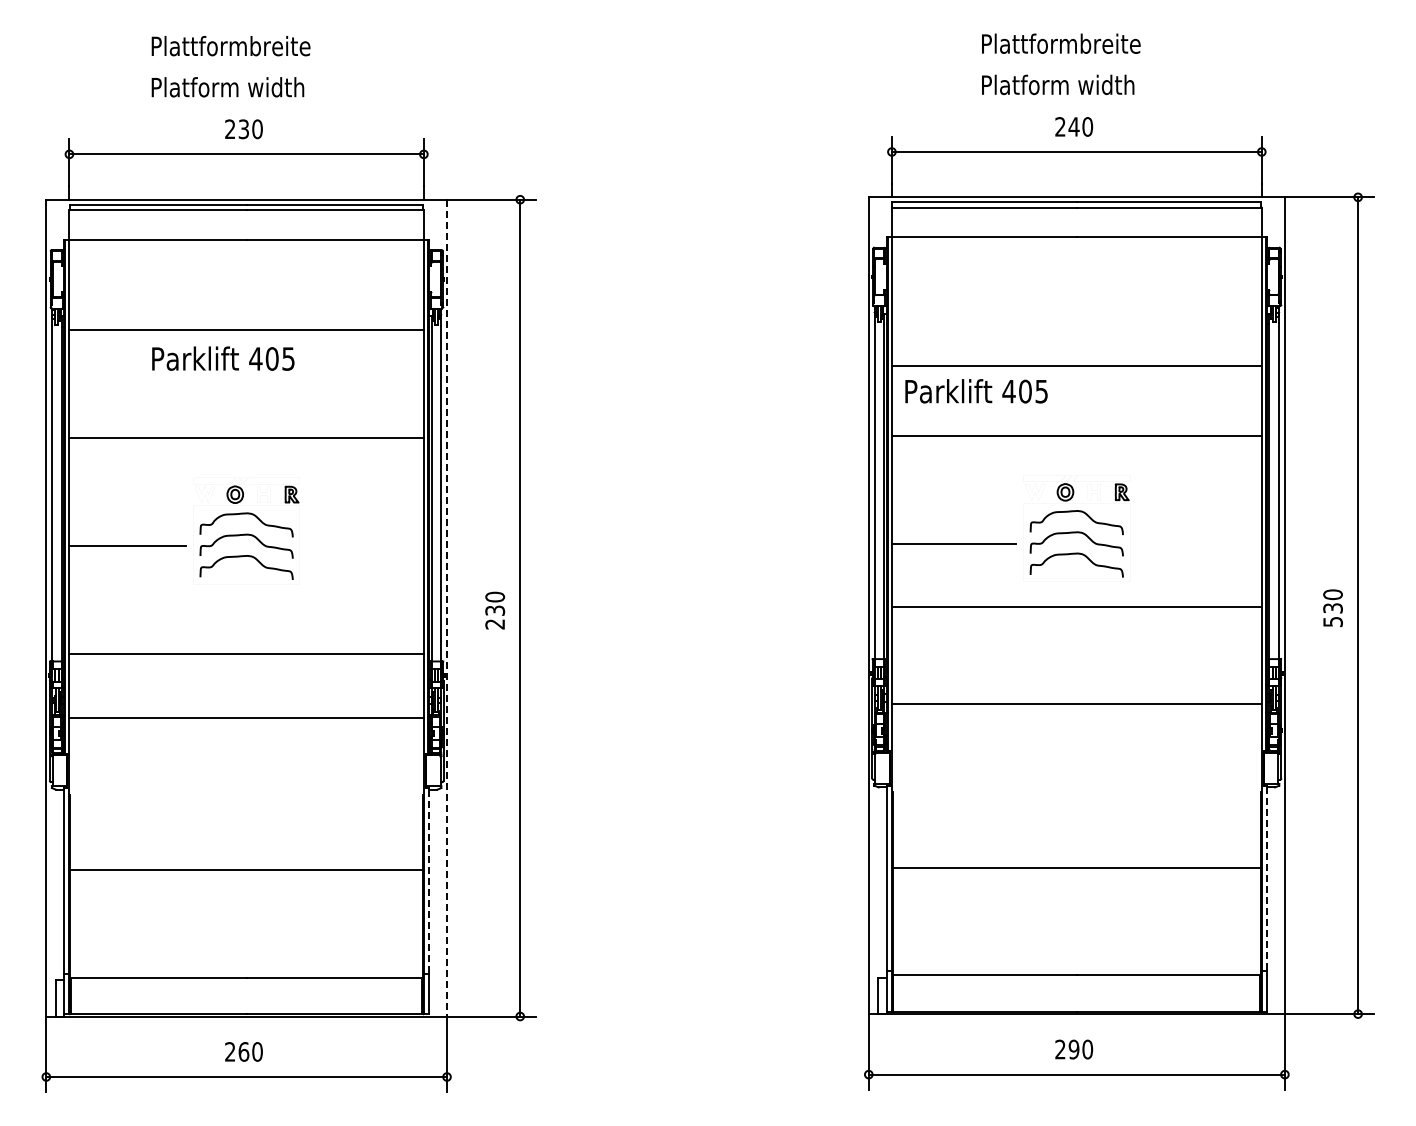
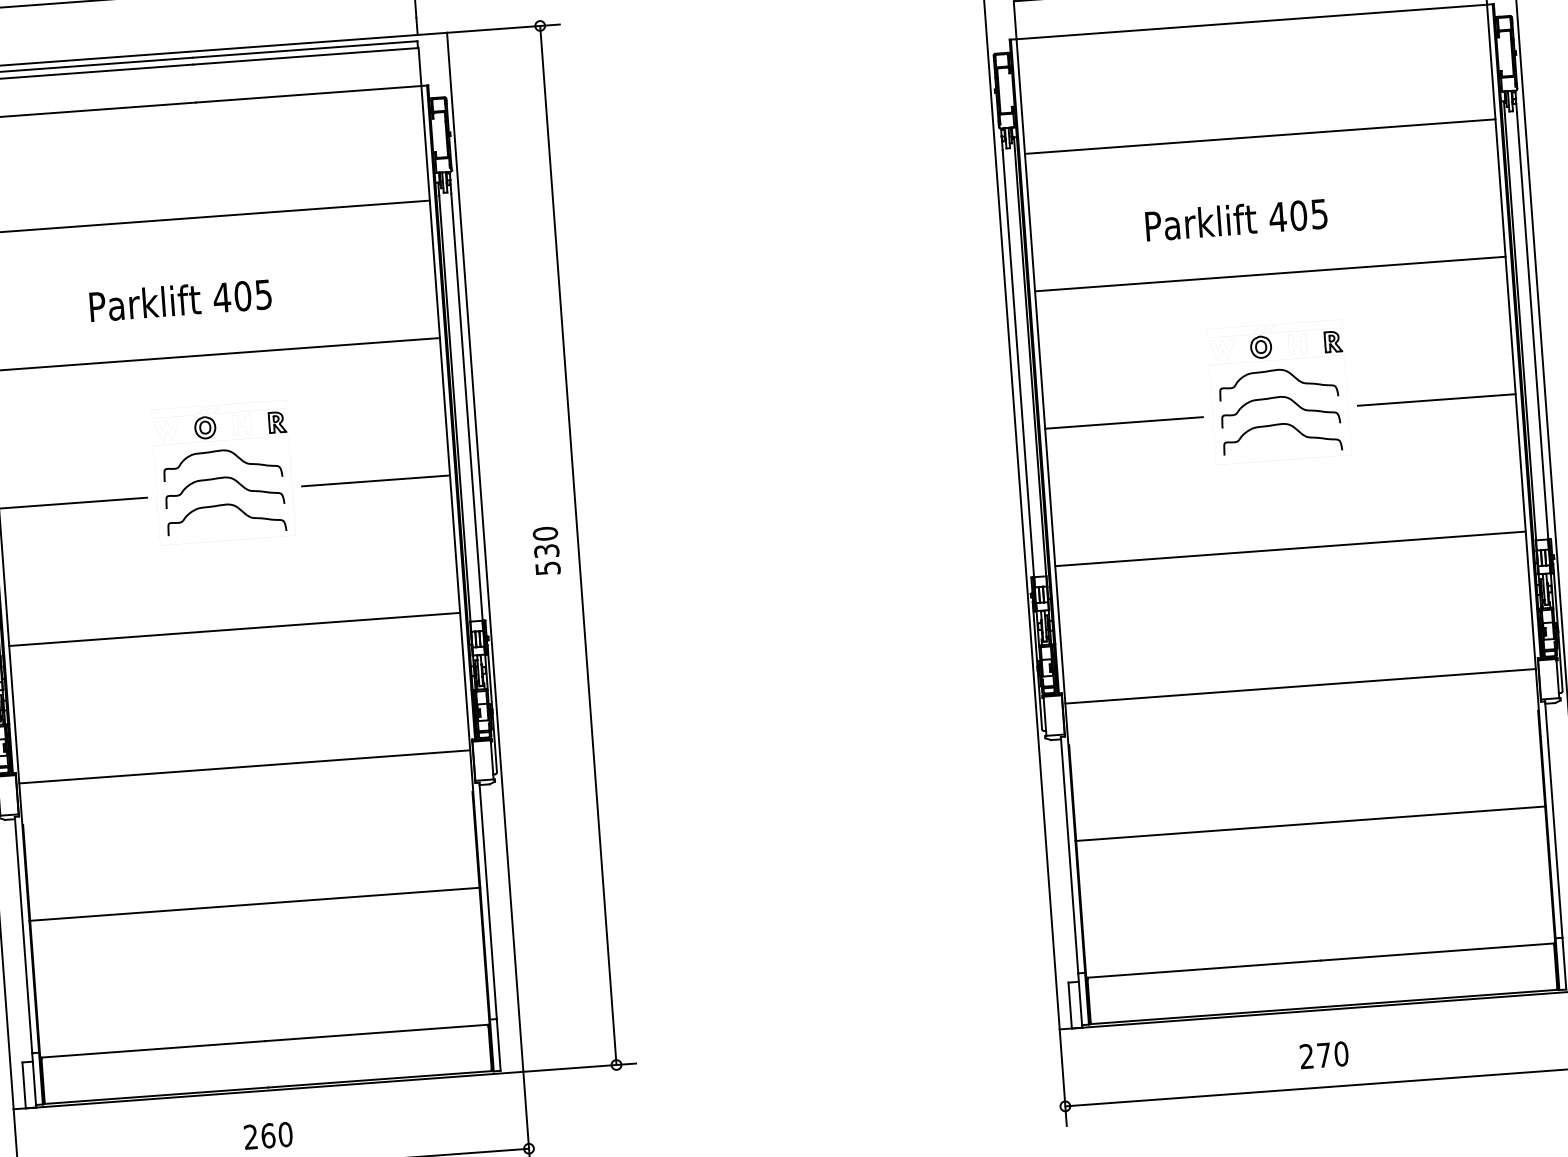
text: (223, 358) -> (180, 300), moved
line: (1076, 365) -> (1259, 136), moved
text: (976, 391) -> (1236, 220), moved
line: (1199, 543) -> (1436, 399), added
line: (365, 546) -> (375, 481), added
line: (1076, 606) -> (1290, 548), moved
line: (447, 608) -> (485, 552), dashed -> solid
text: (495, 624) -> (548, 568), 230 -> 530
line: (1076, 703) -> (1300, 686), moved
line: (246, 718) -> (244, 767), moved
line: (1267, 879) -> (1554, 820), dashed -> solid
line: (429, 881) -> (488, 901), dashed -> solid
text: (1073, 1049) -> (1323, 1055), 290 -> 270

